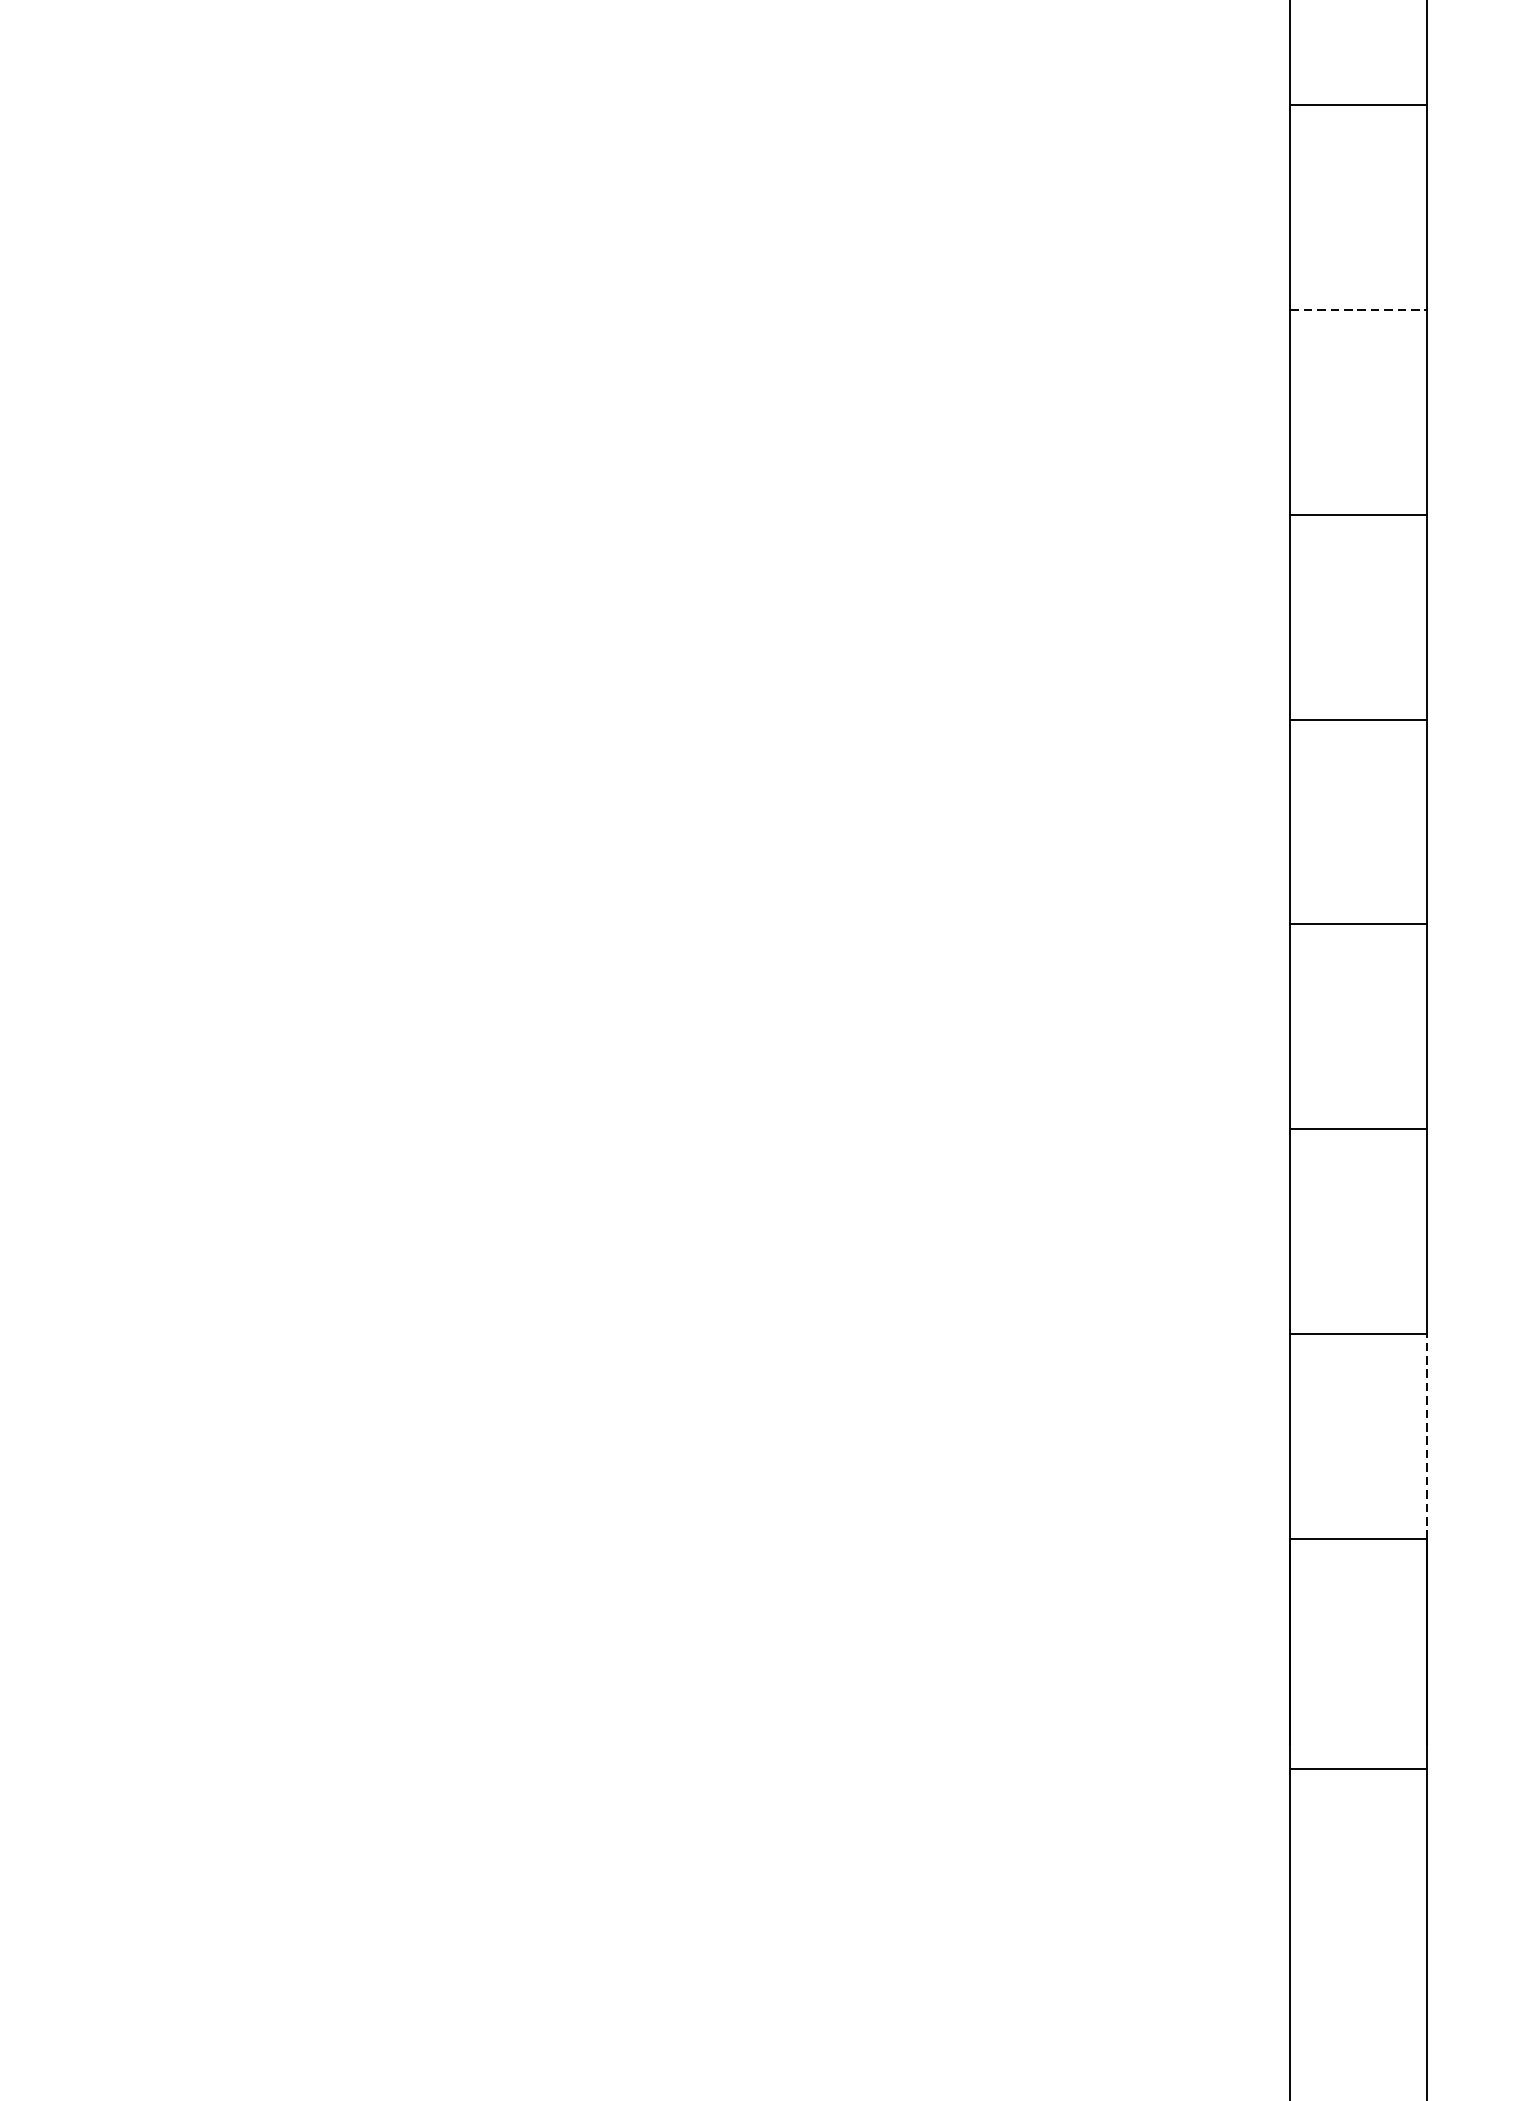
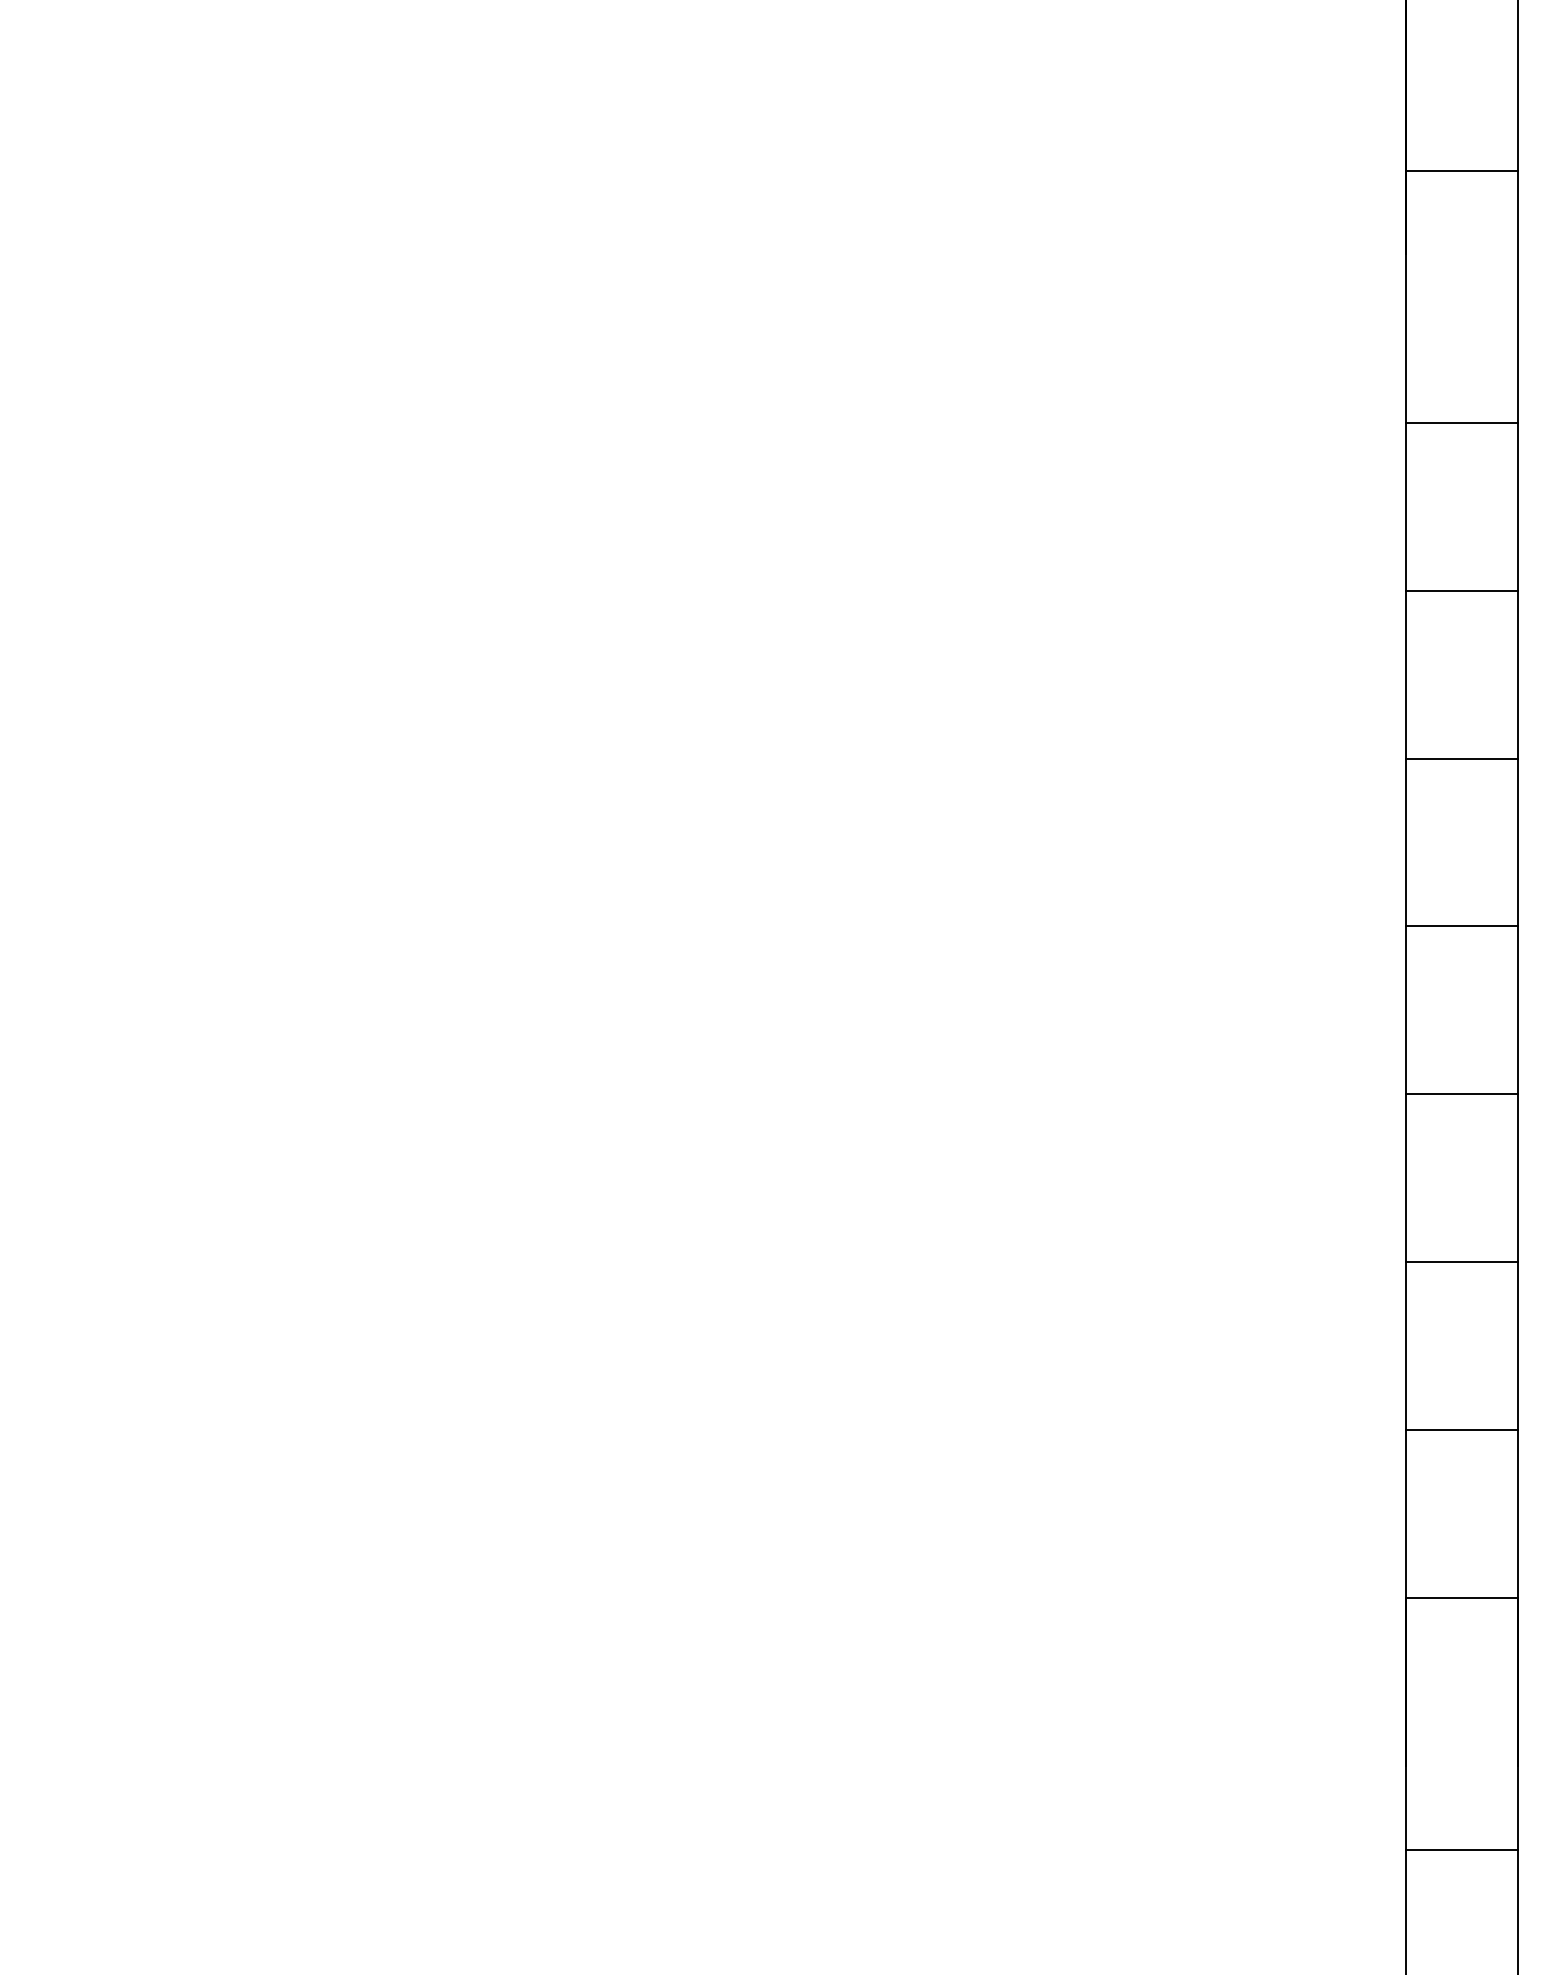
line: (1358, 309) -> (1461, 590), dashed -> solid
line: (1426, 1436) -> (1517, 1514), dashed -> solid
line: (1358, 1769) -> (1461, 1850), moved

